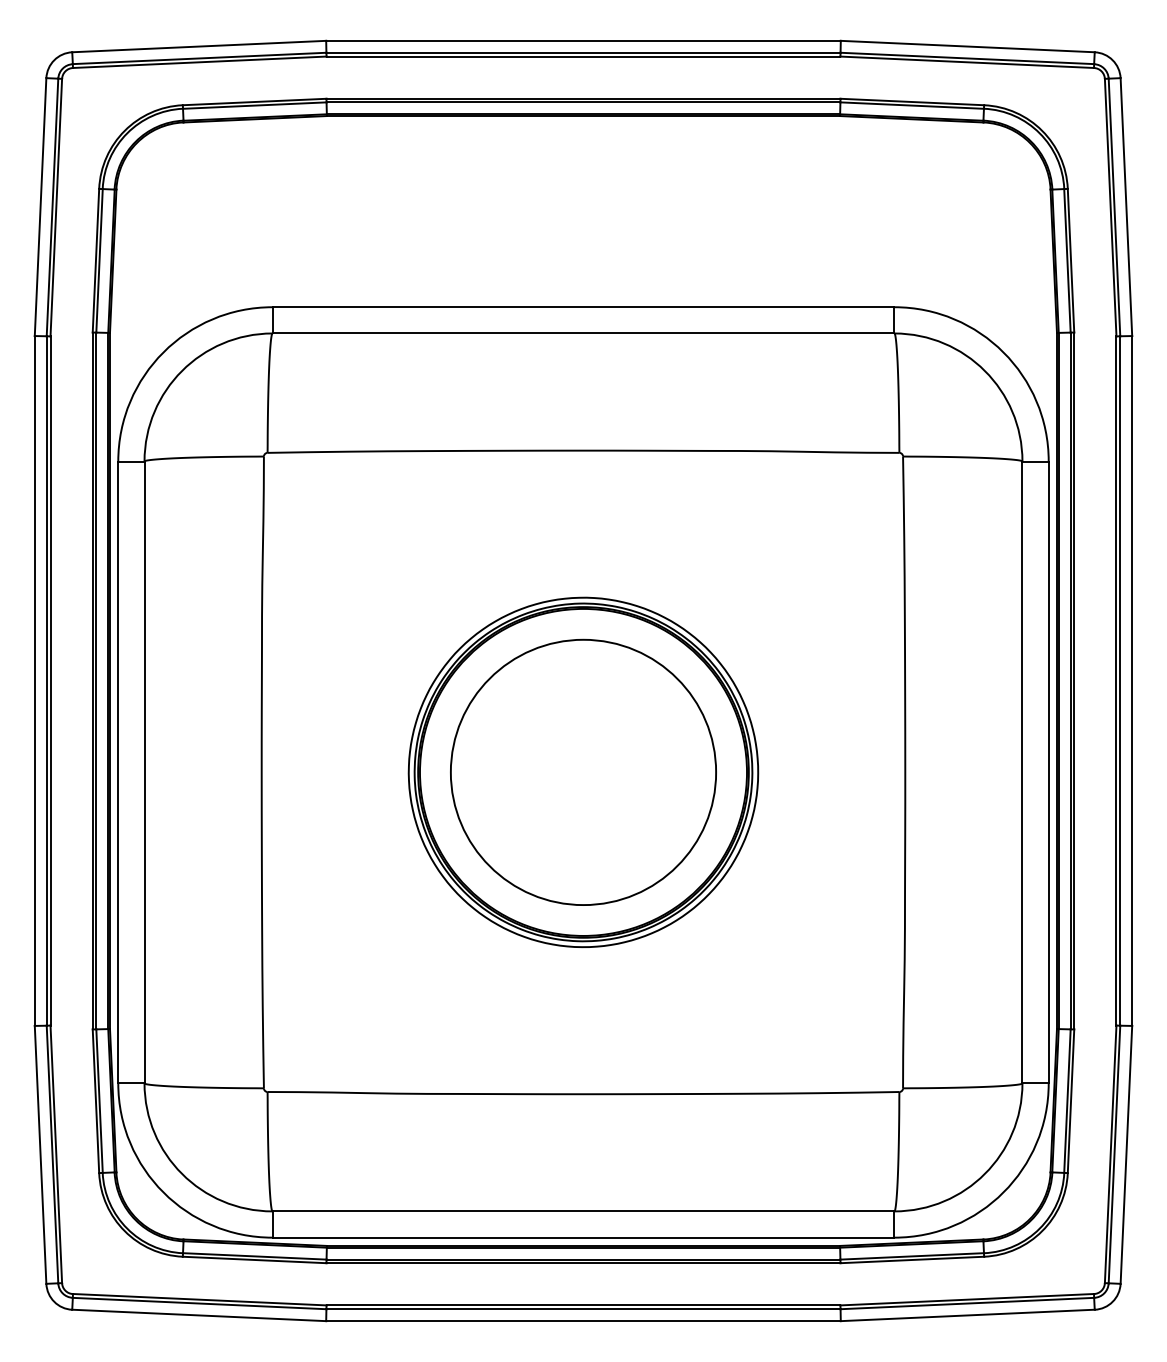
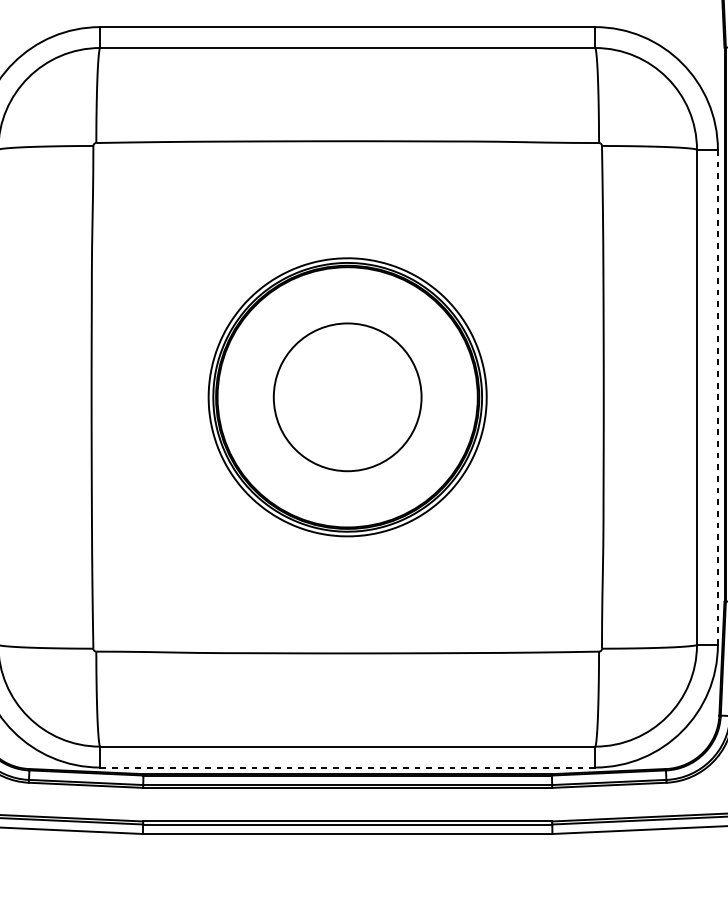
circle: (583, 772) -> (347, 397), size x0.7
line: (1048, 772) -> (717, 397), solid -> dashed
line: (583, 1237) -> (347, 767), solid -> dashed

